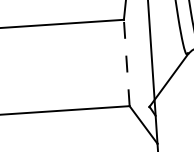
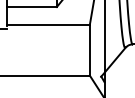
line: (126, 61) -> (89, 49), dashed -> solid

